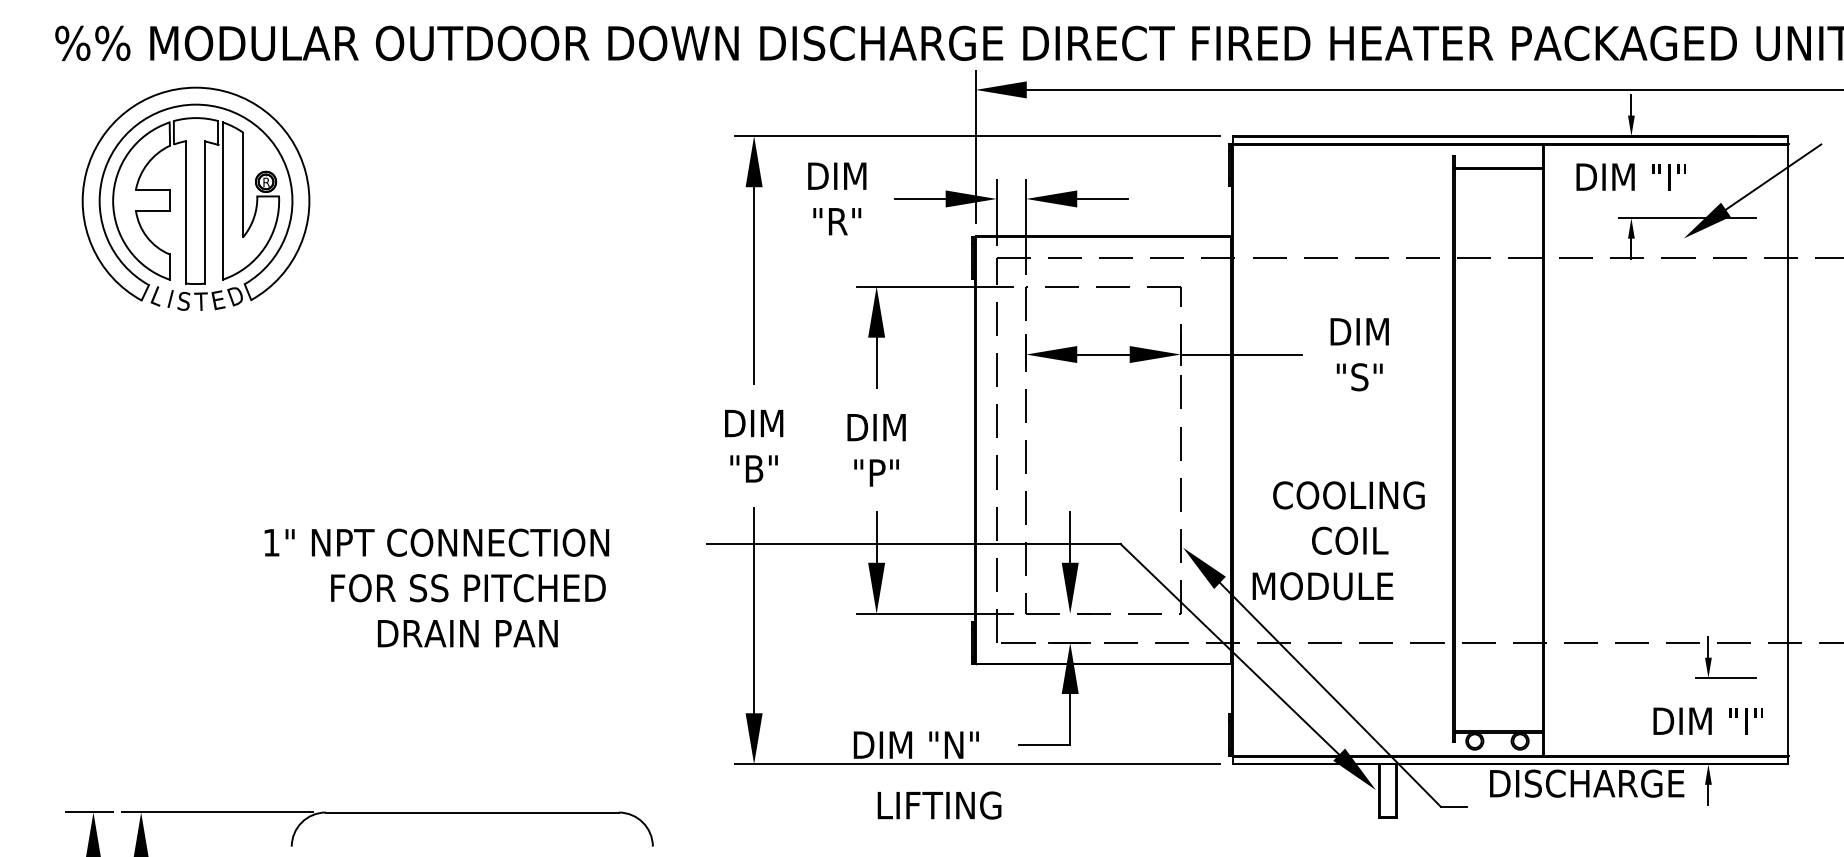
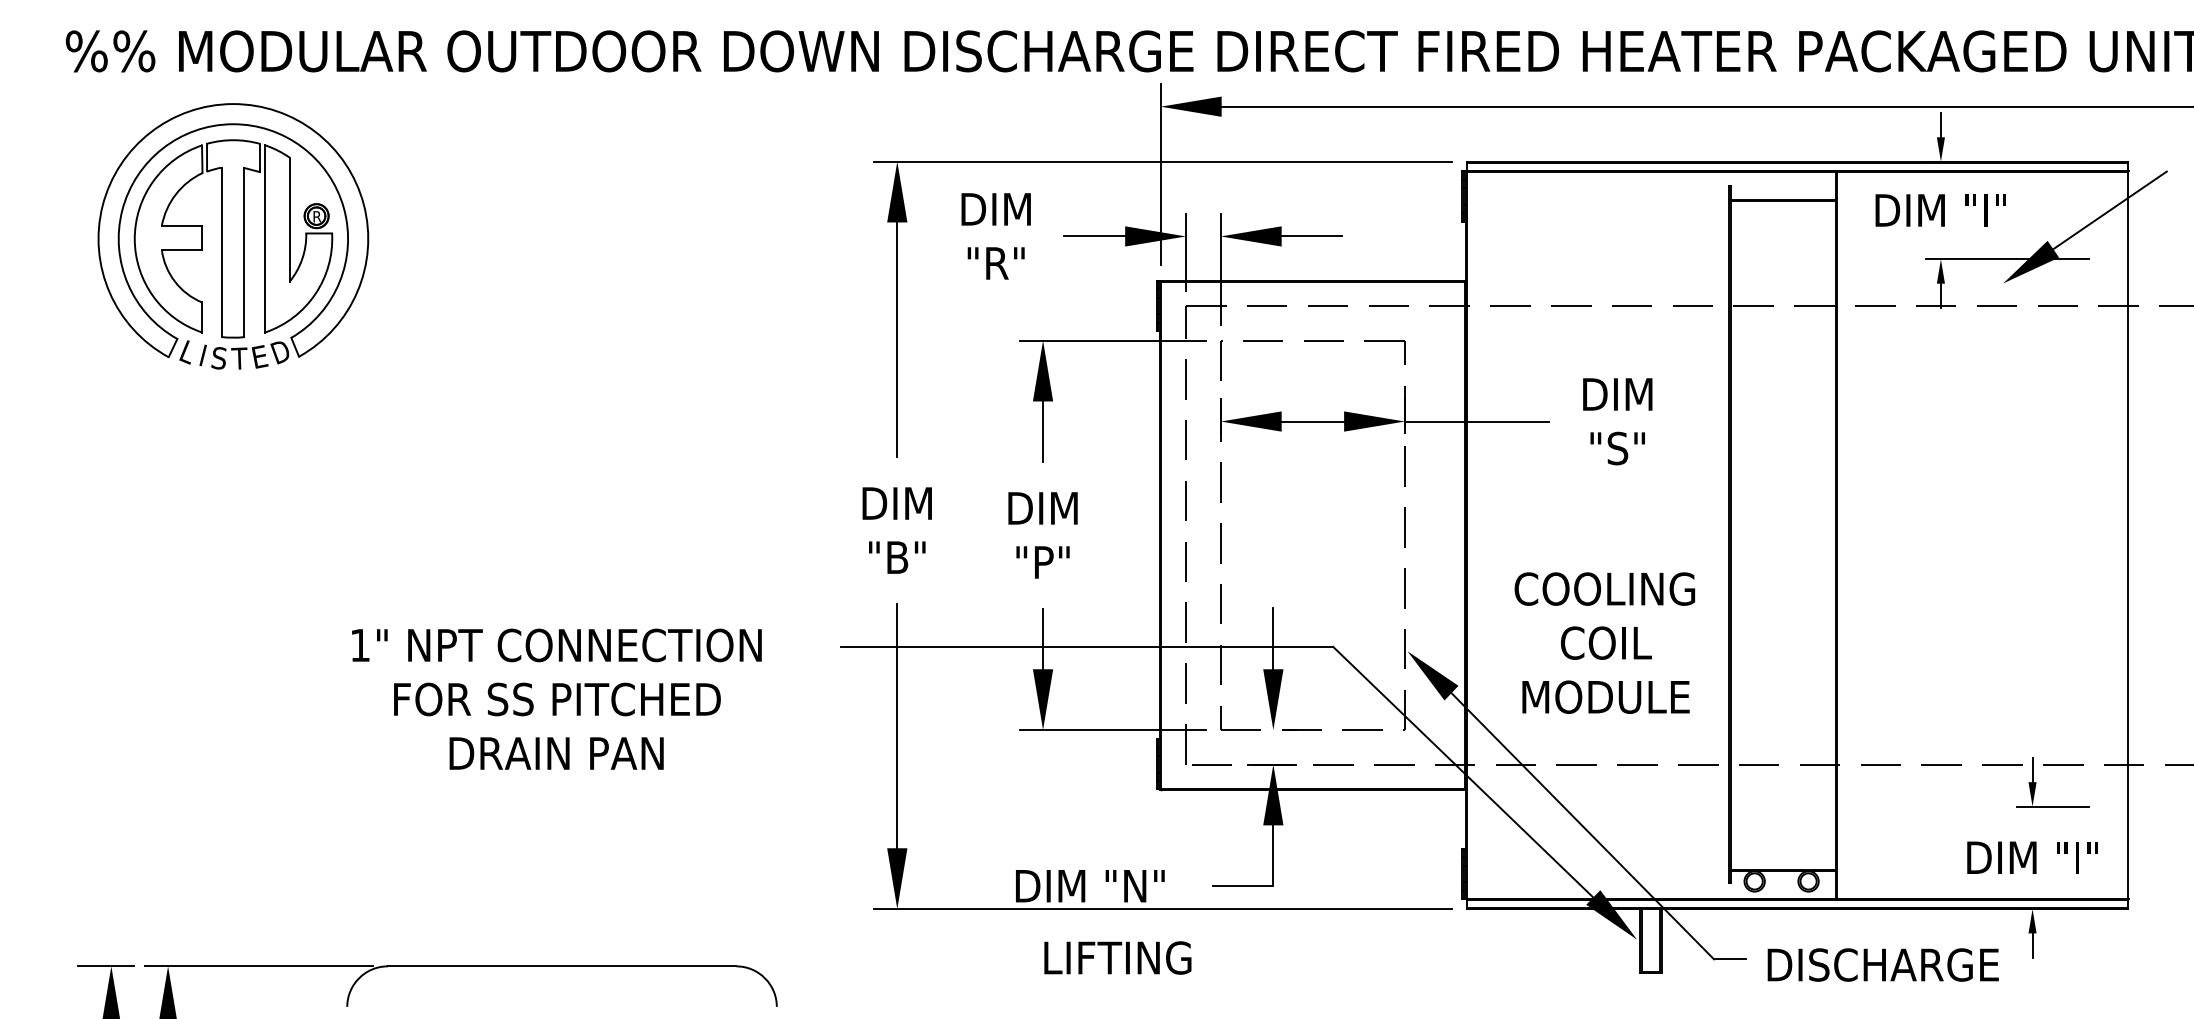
text: (436, 542) -> (556, 645), moved
text: (1322, 585) -> (1605, 696), moved
text: (1586, 783) -> (1882, 964), moved

